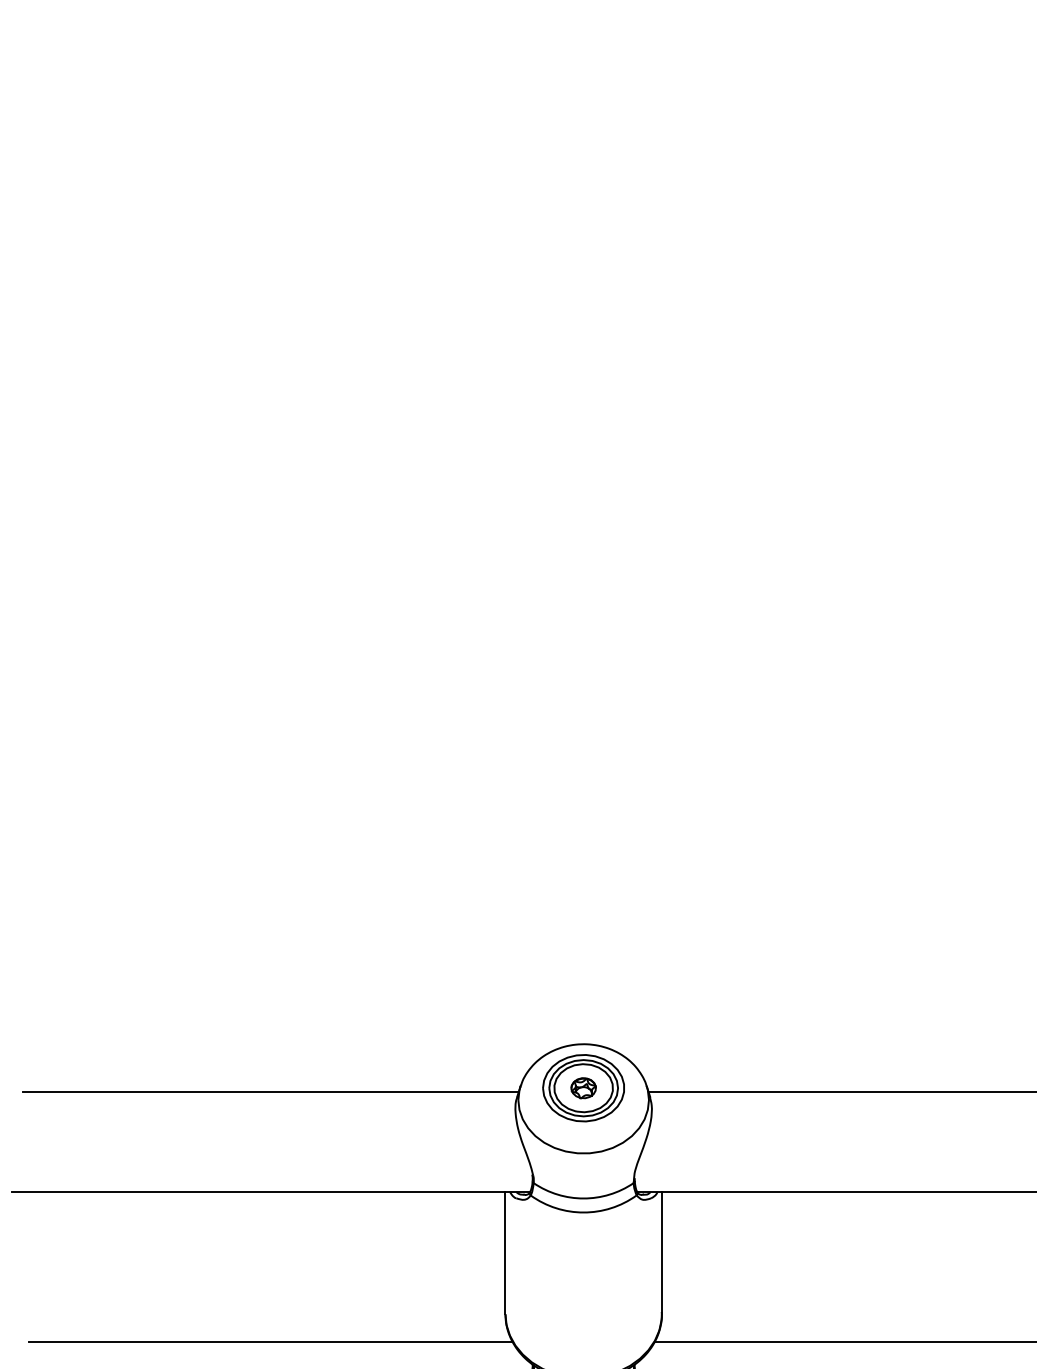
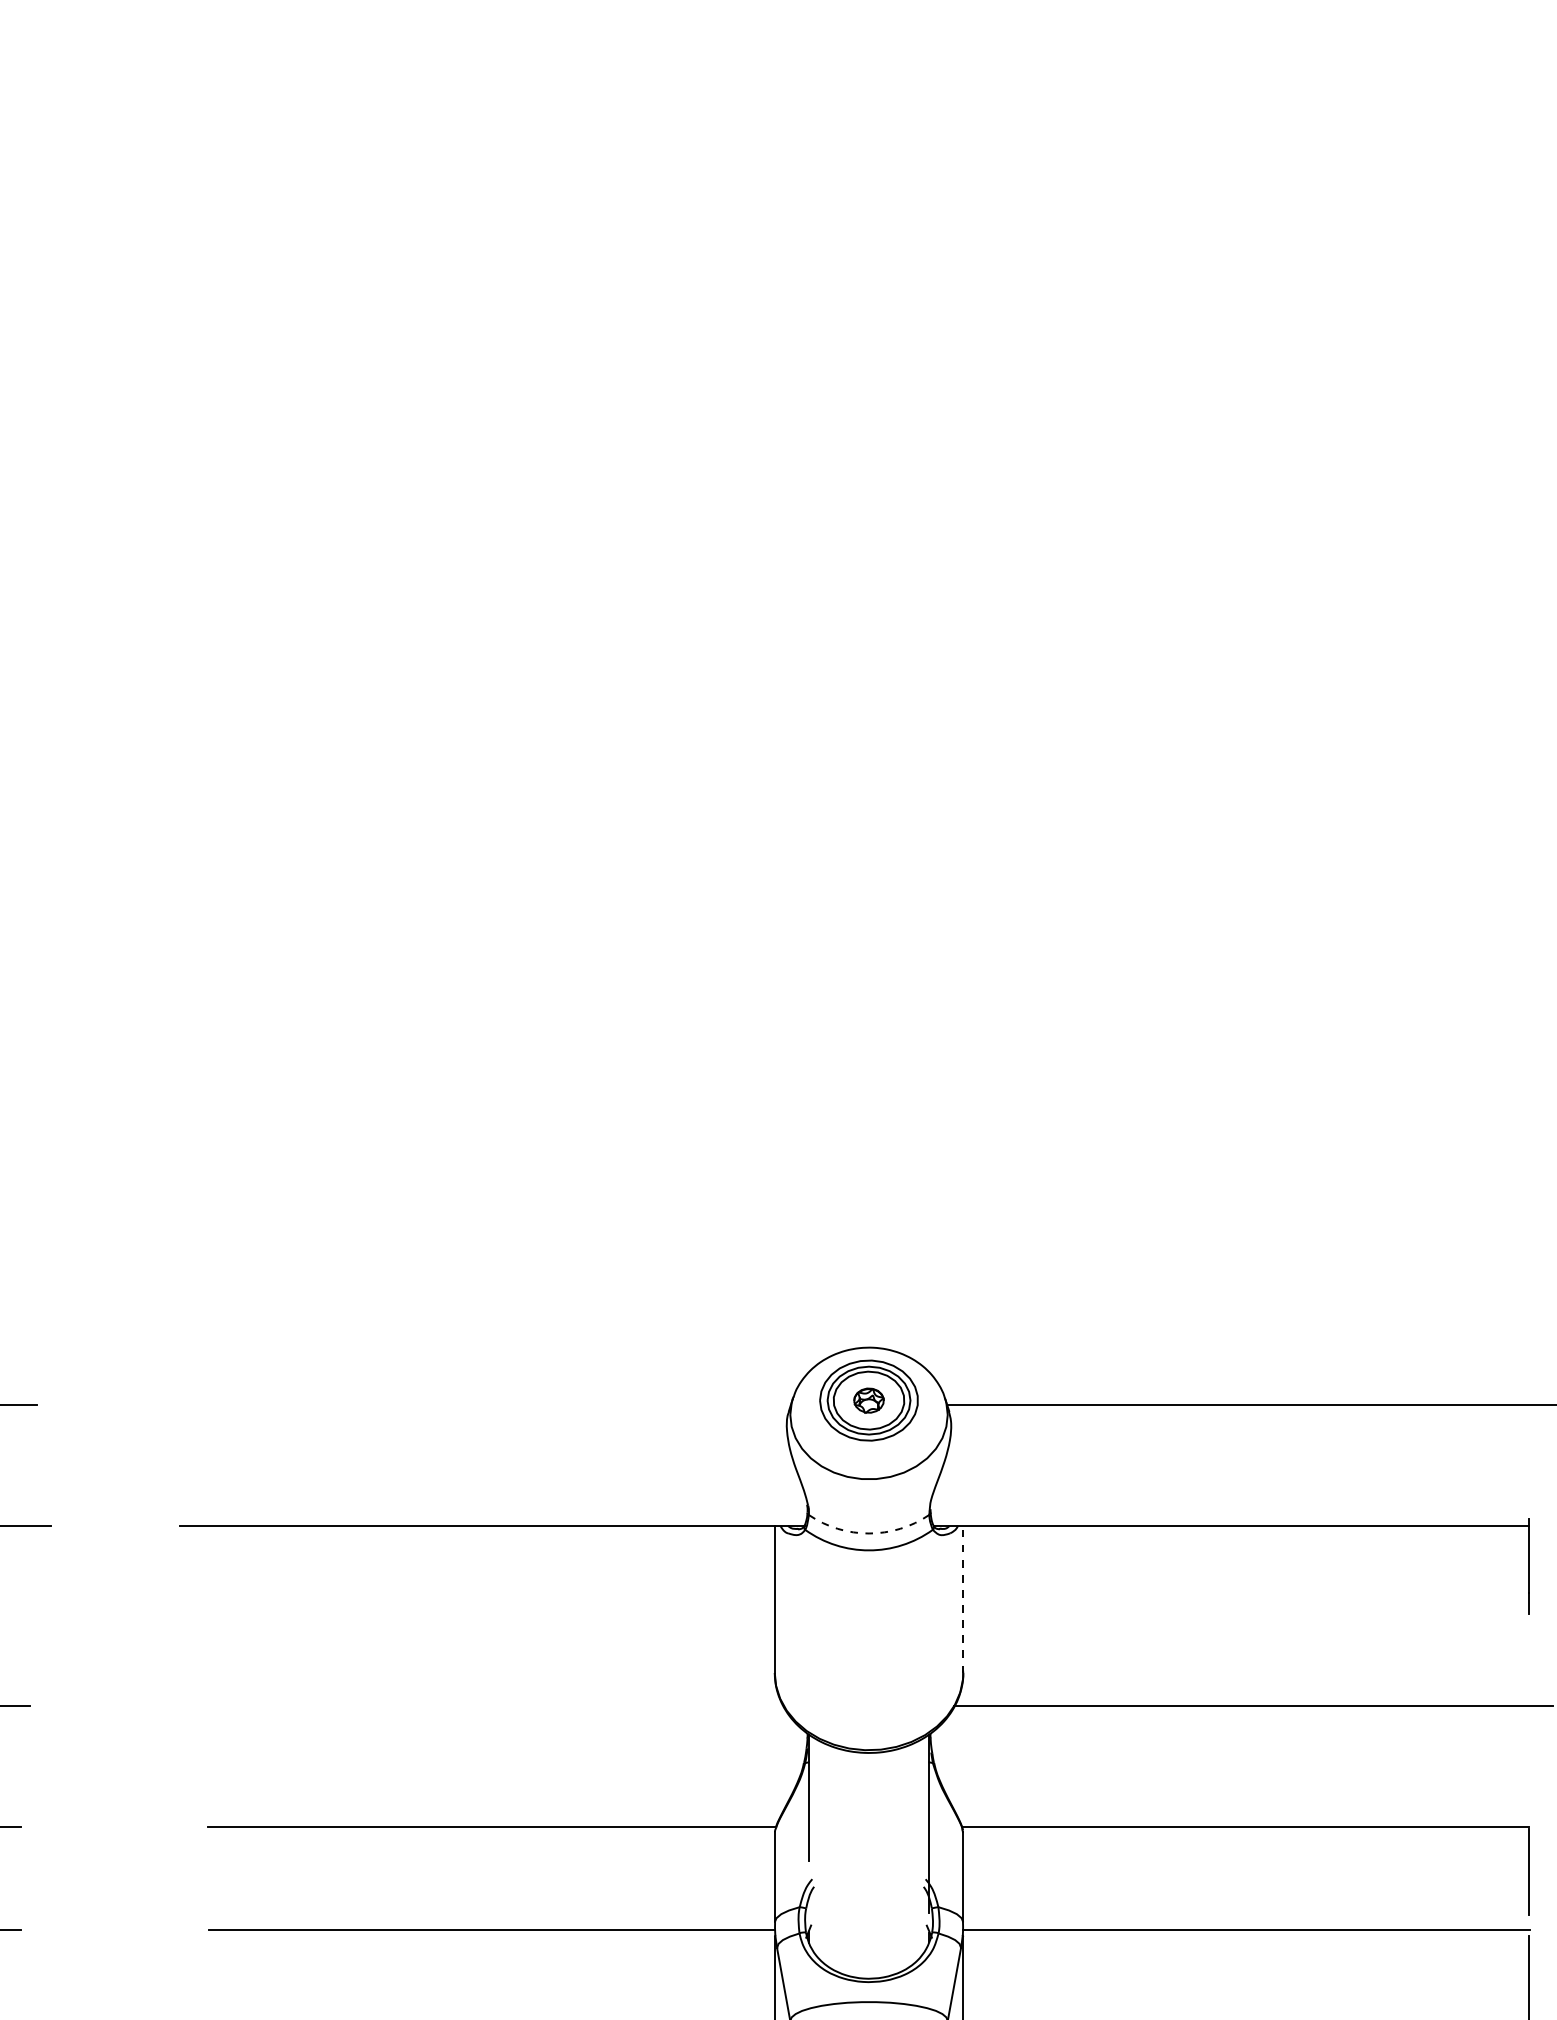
line: (270, 1092) -> (491, 1405), removed
arc: (584, 1198) -> (869, 1533), solid -> dashed
line: (662, 1253) -> (963, 1599), solid -> dashed
line: (270, 1342) -> (491, 1706), removed

